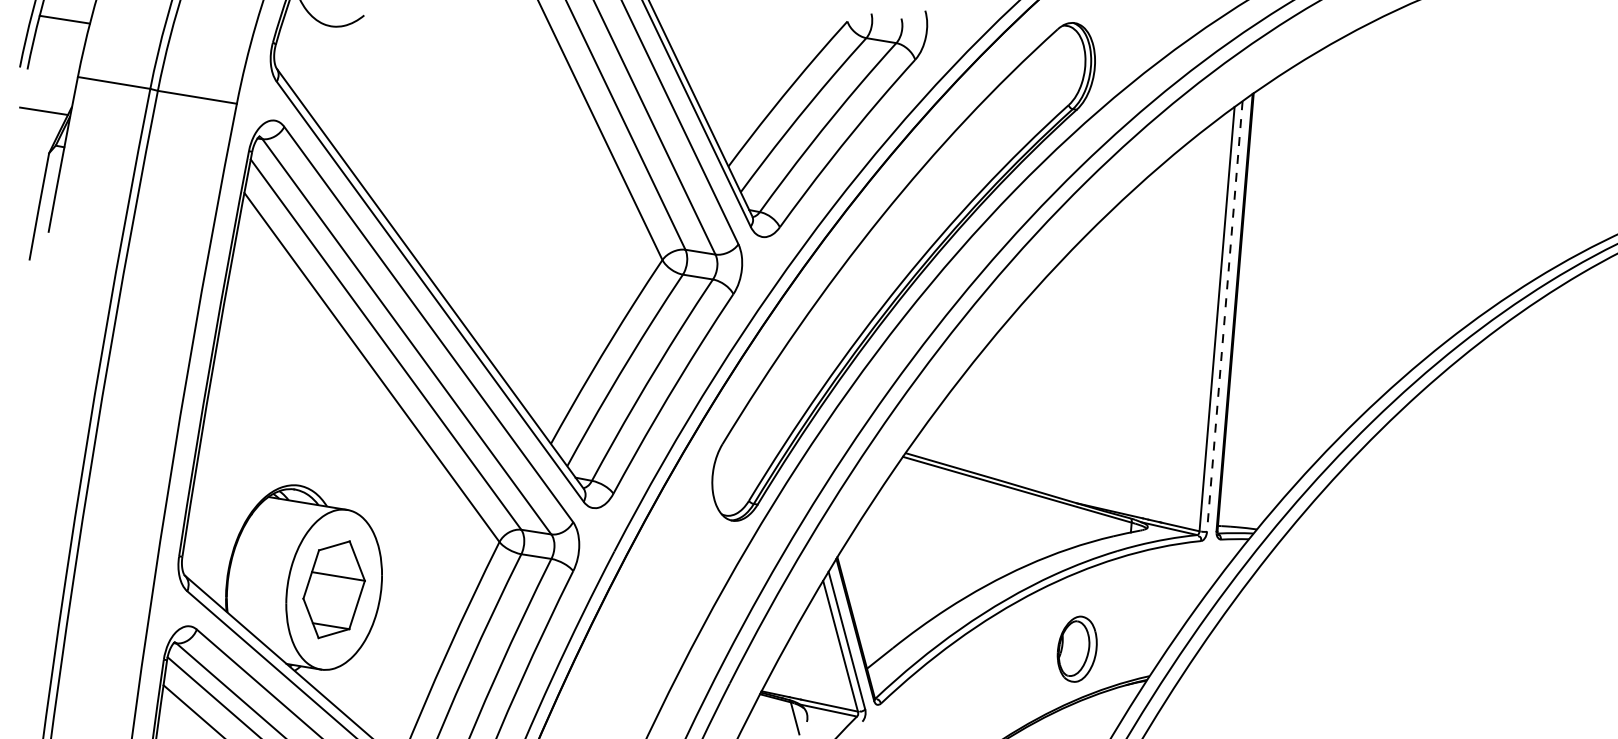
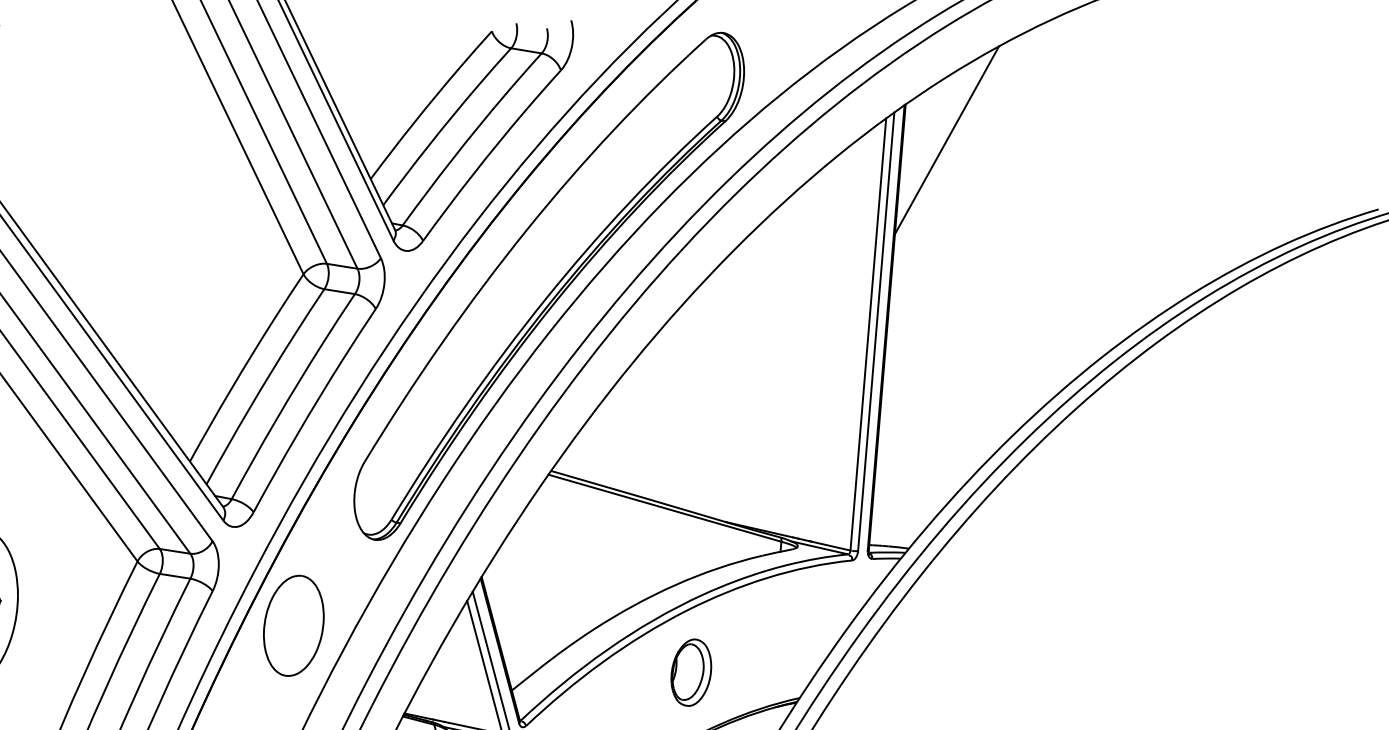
line: (1294, 128) -> (947, 140), added
line: (1224, 317) -> (875, 332), dashed -> solid
part: (652, 605) -> (293, 626), added
part: (1076, 648) -> (690, 671), moved

